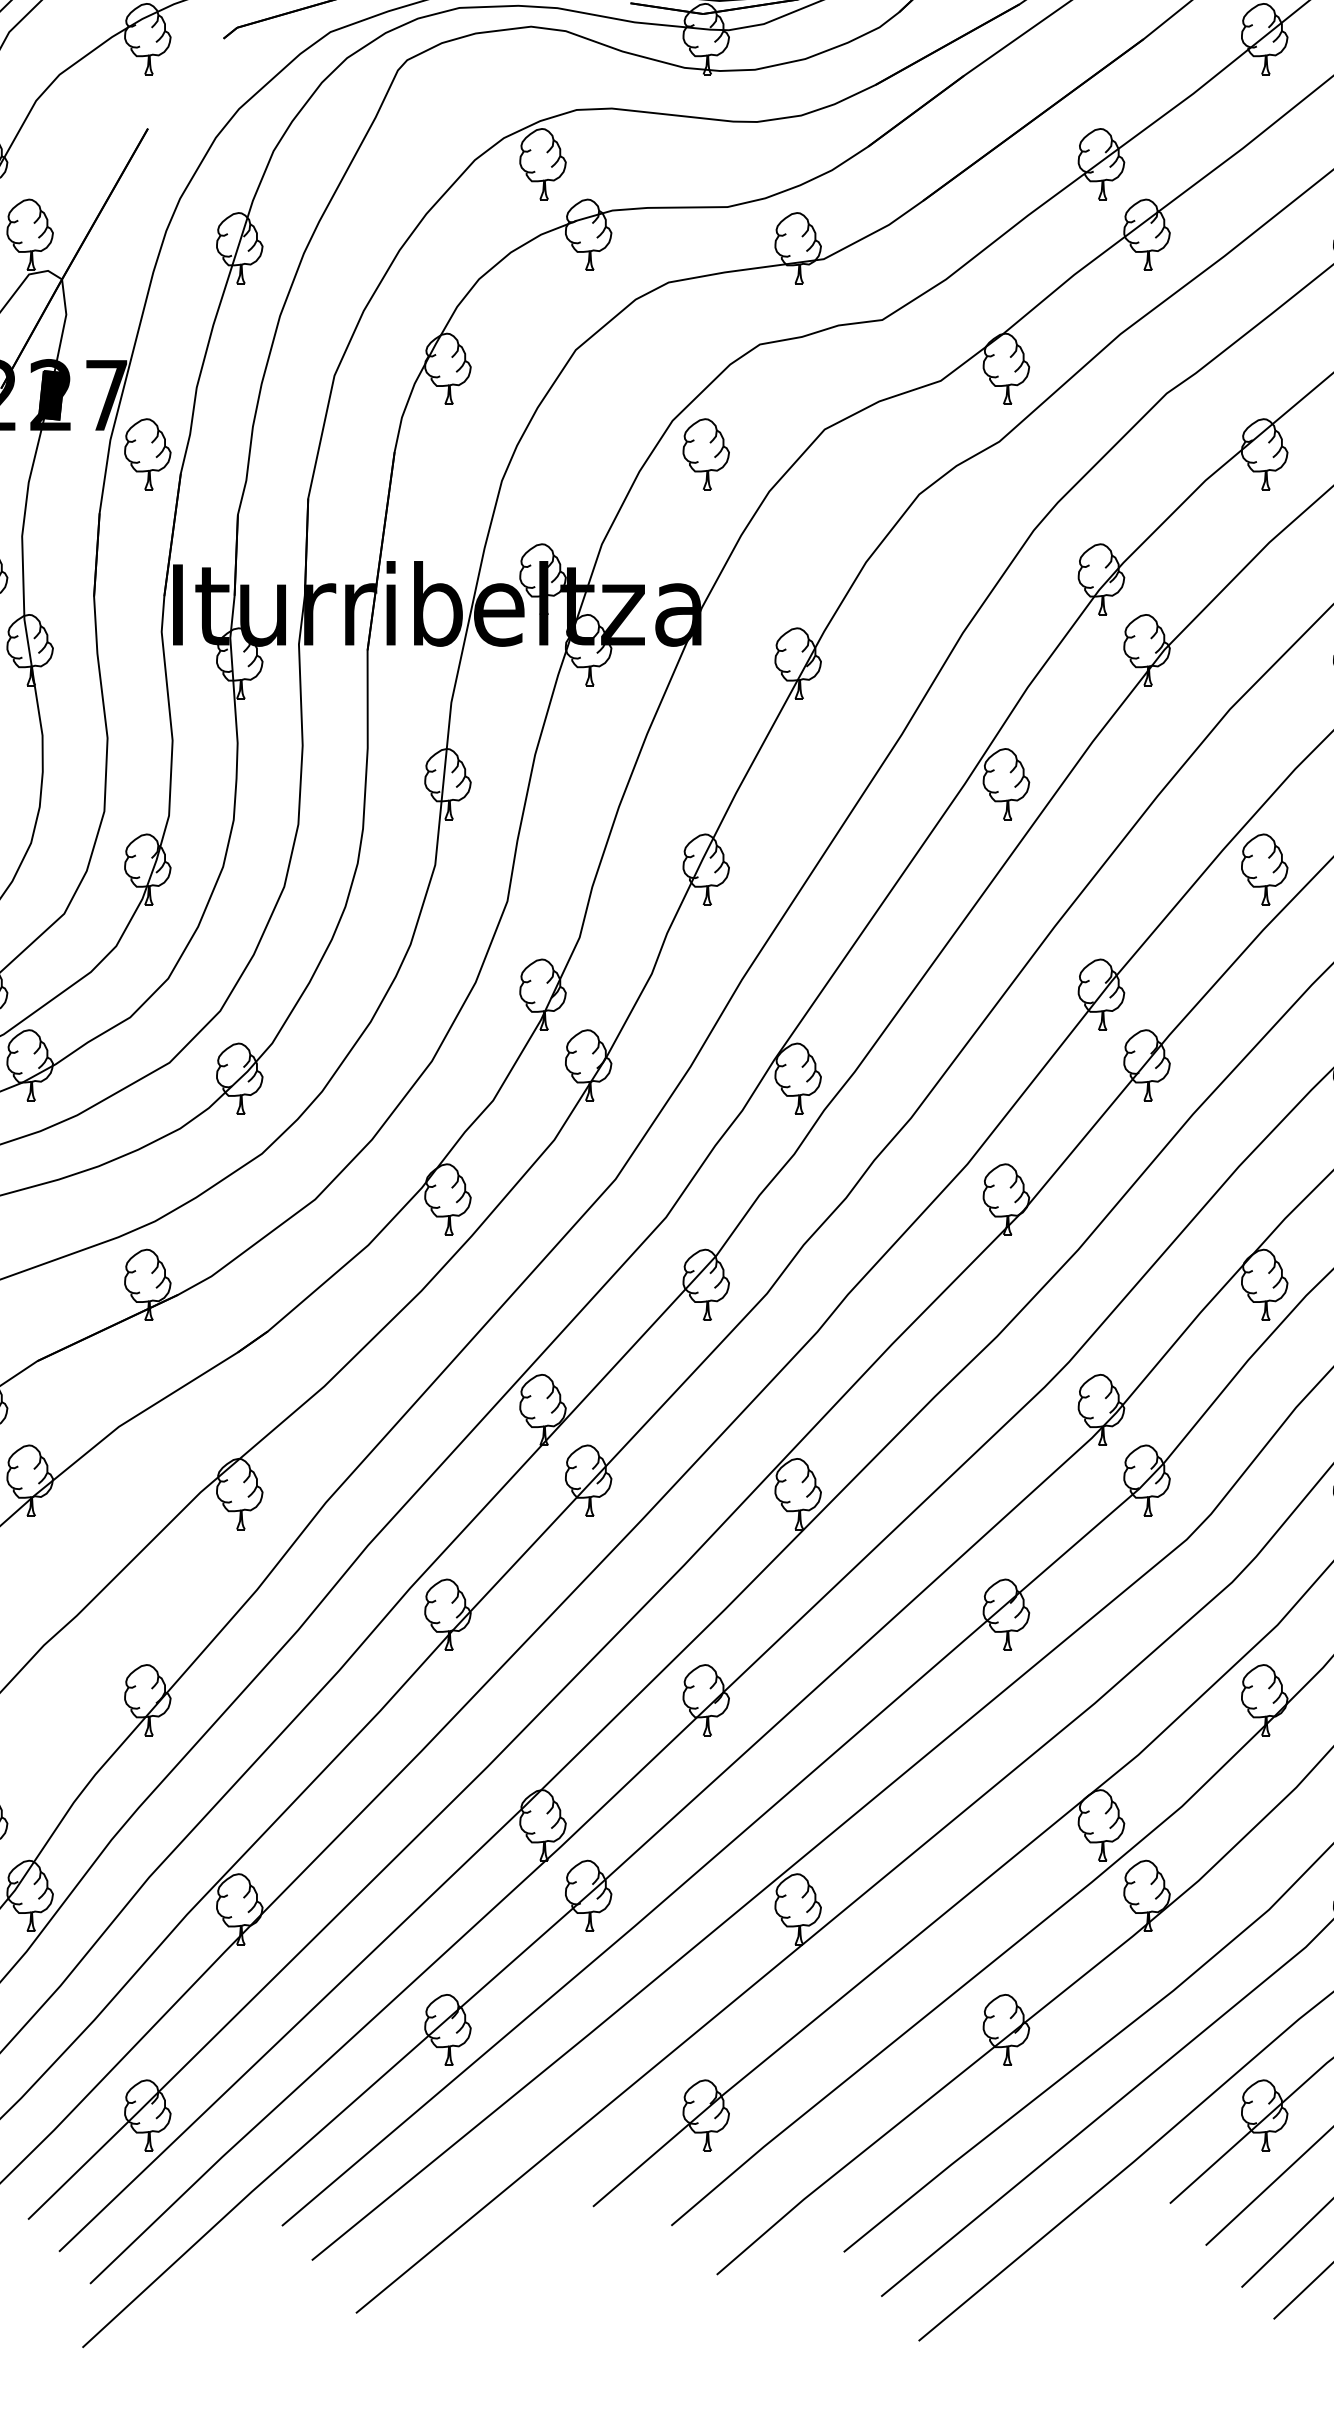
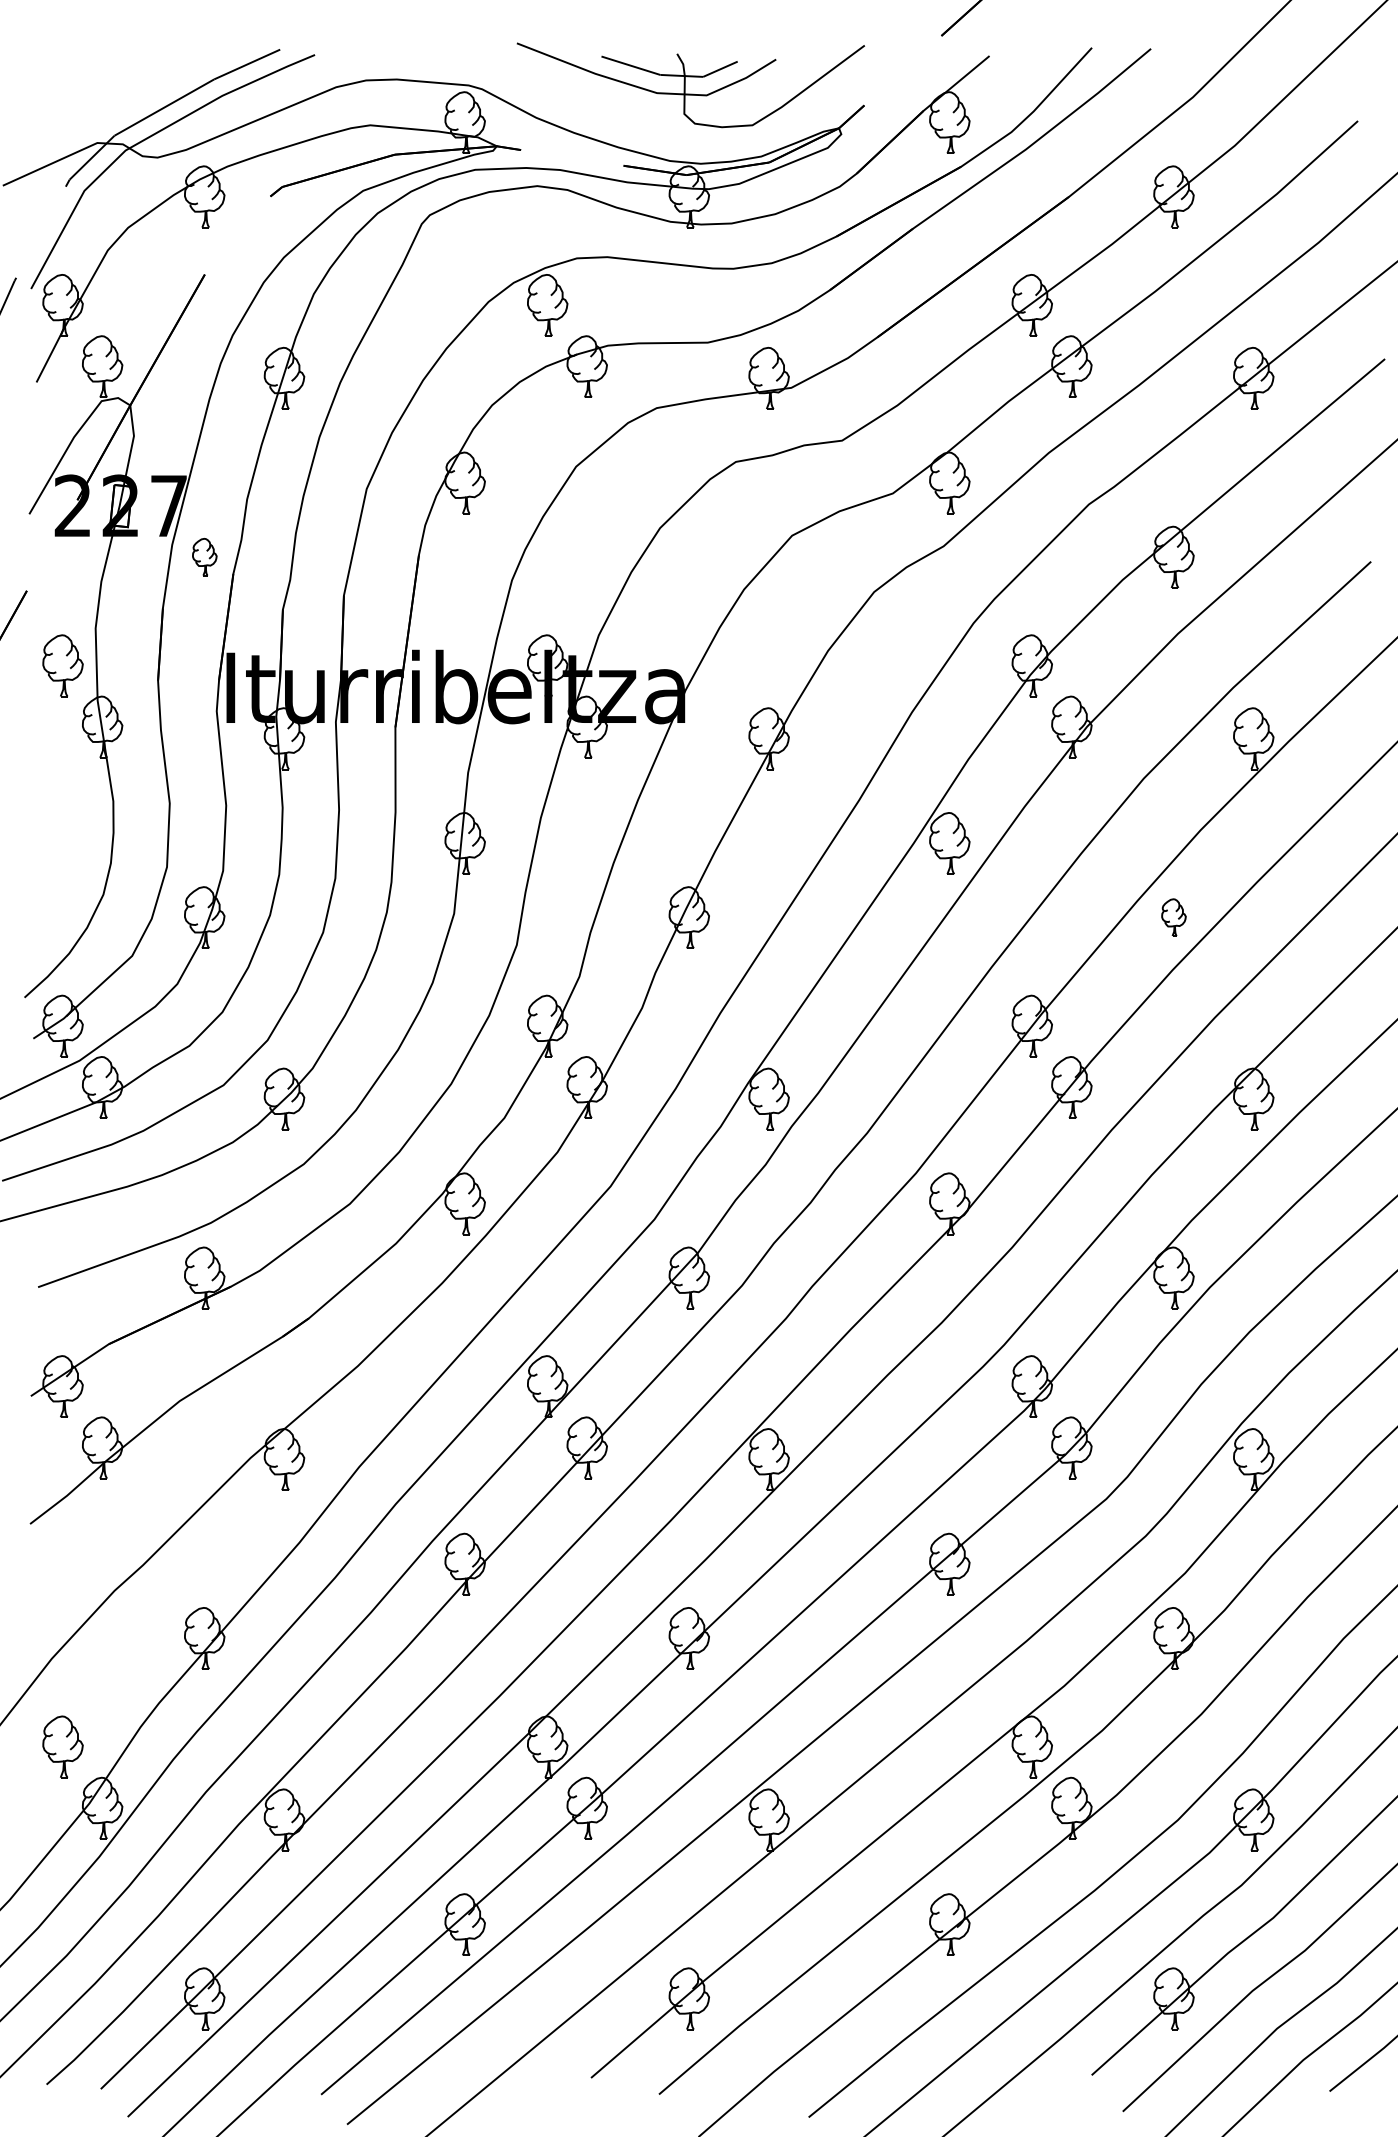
fill: (51, 394) -> (121, 505), removed
part: (147, 453) -> (204, 556), size x0.6
part: (705, 453) -> (688, 556), removed
part: (1264, 869) -> (1173, 917), size x0.6

